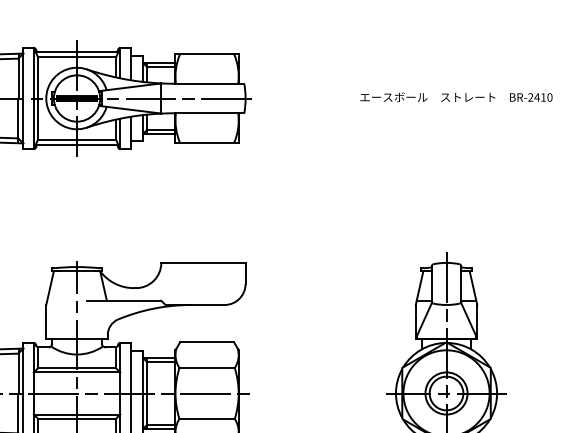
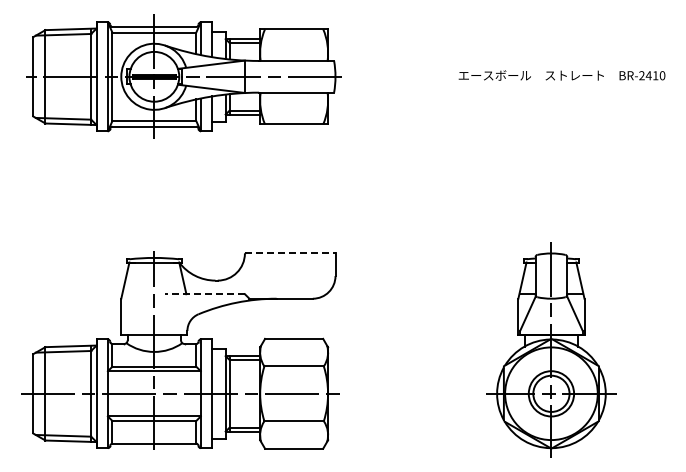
line: (203, 262) -> (290, 253), solid -> dashed
line: (123, 301) -> (204, 294), solid -> dashed

